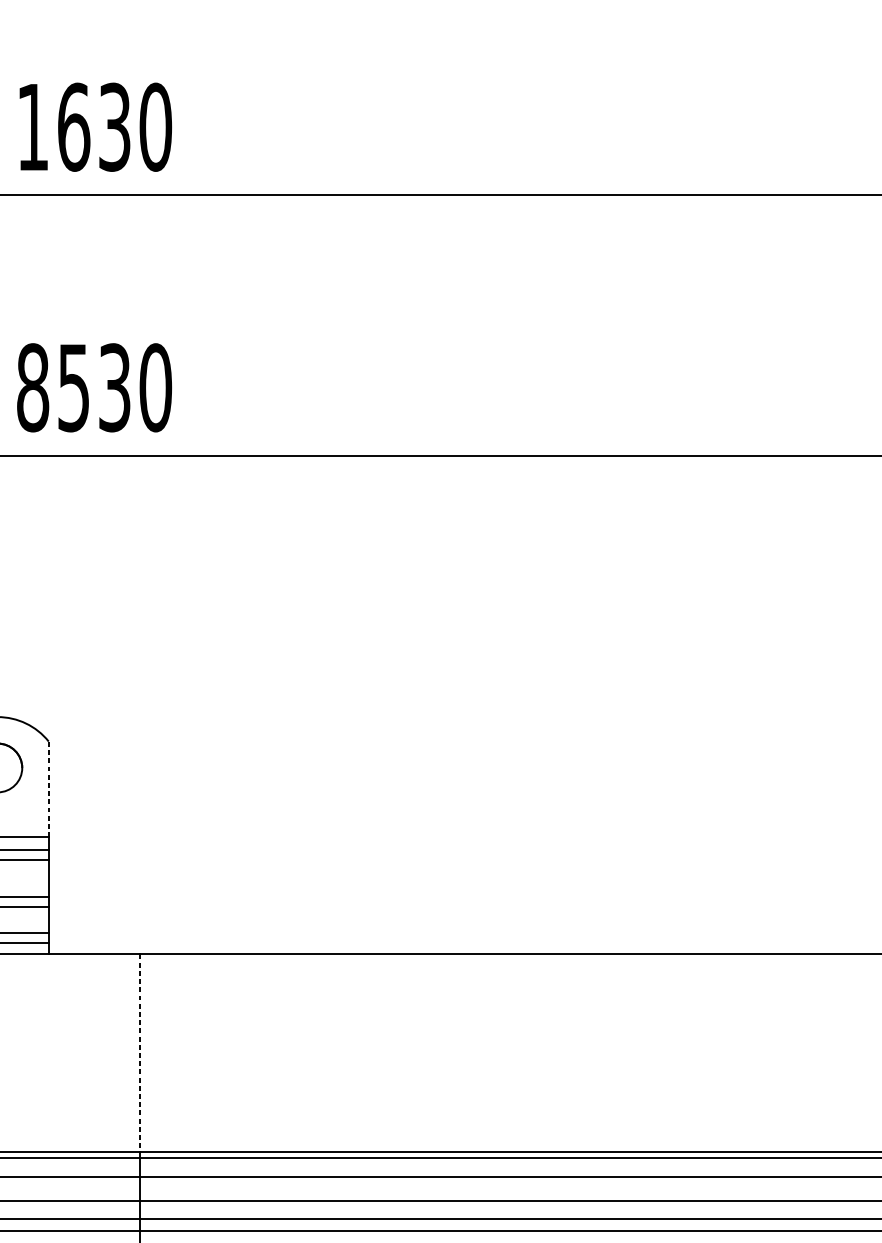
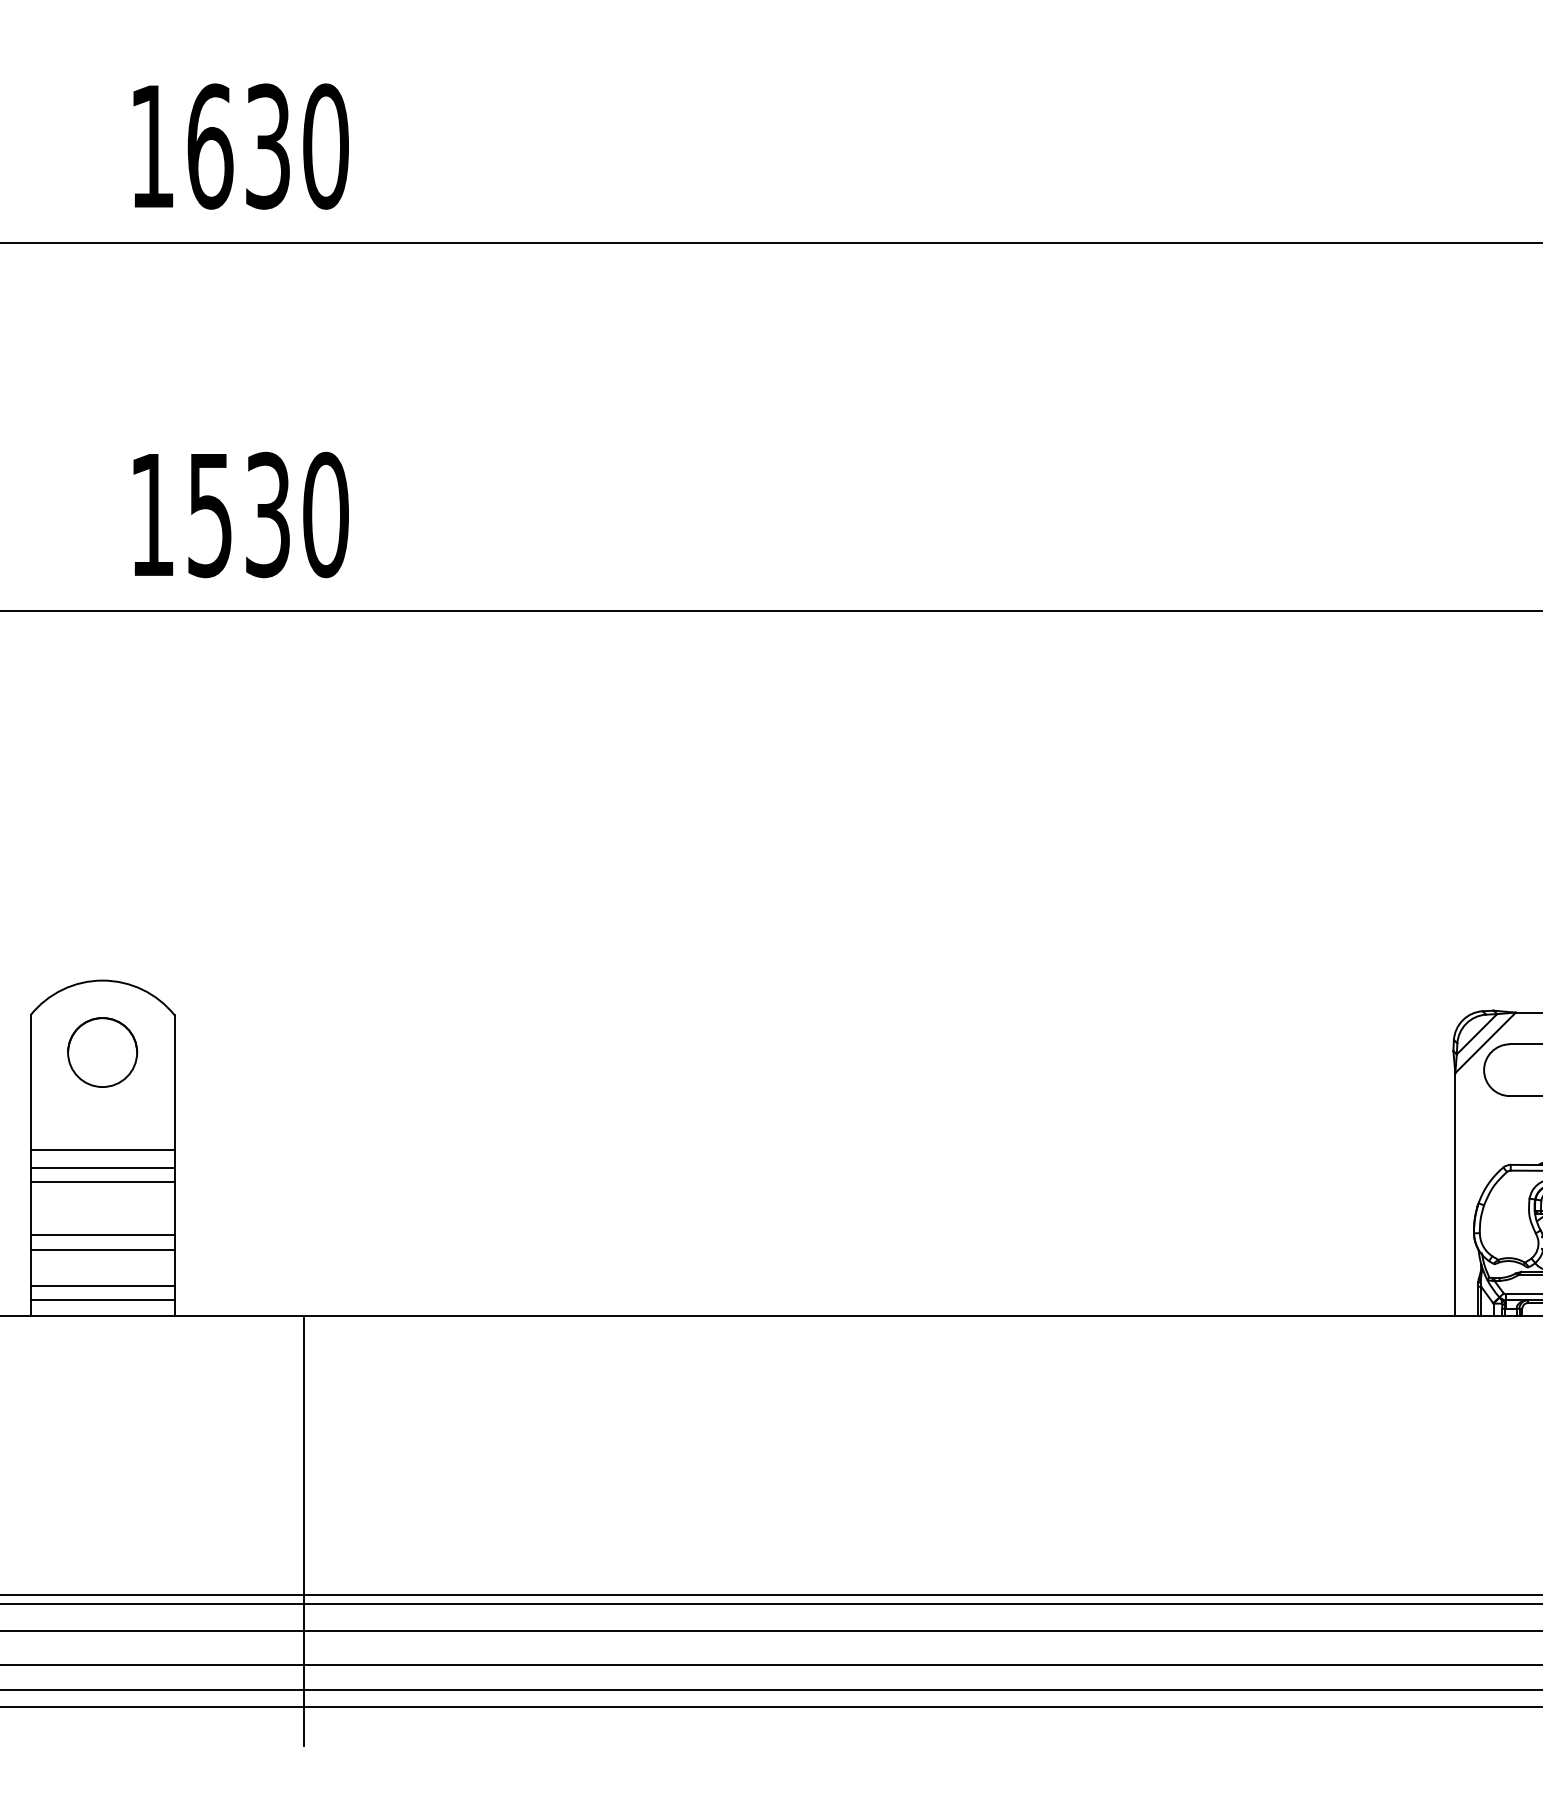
text: (33, 387) -> (152, 514), 8530 -> 1530
line: (48, 789) -> (174, 1082), dashed -> solid
line: (140, 1052) -> (304, 1455), dashed -> solid

